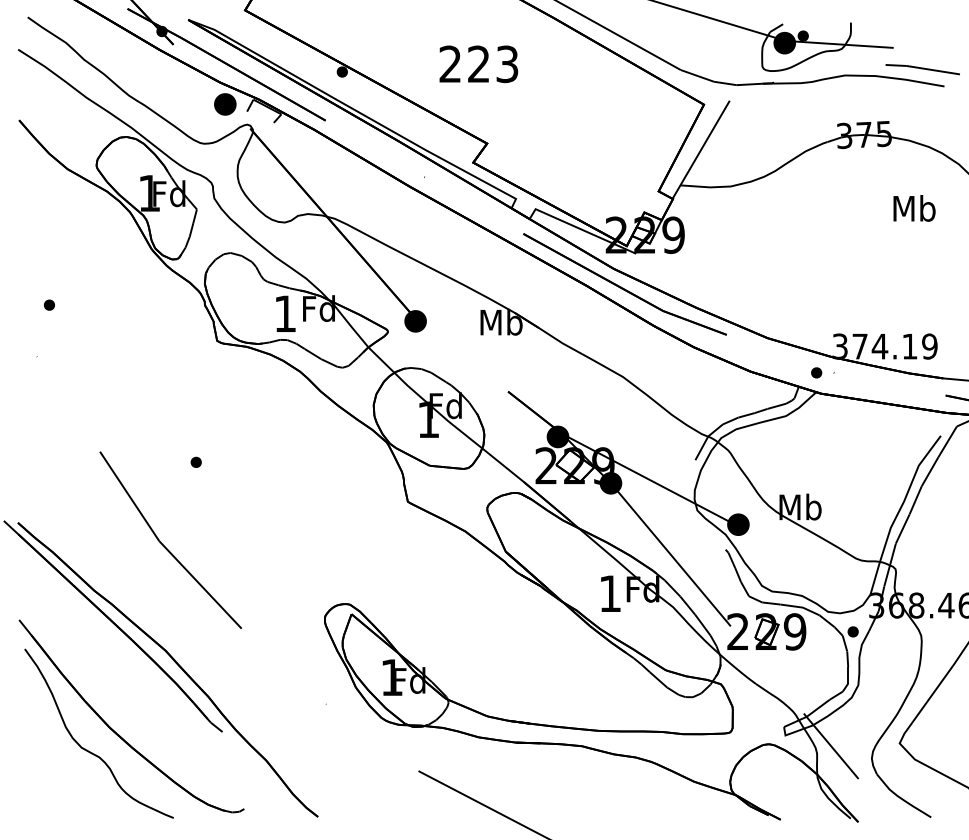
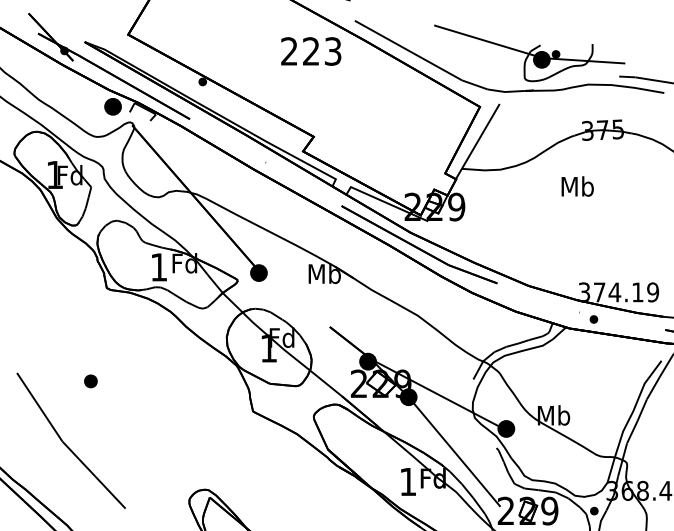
text: (478, 64) -> (310, 51), moved
text: (914, 208) -> (577, 186), moved
part: (816, 372) -> (593, 319), moved
part: (195, 461) -> (90, 380), size x1.6

